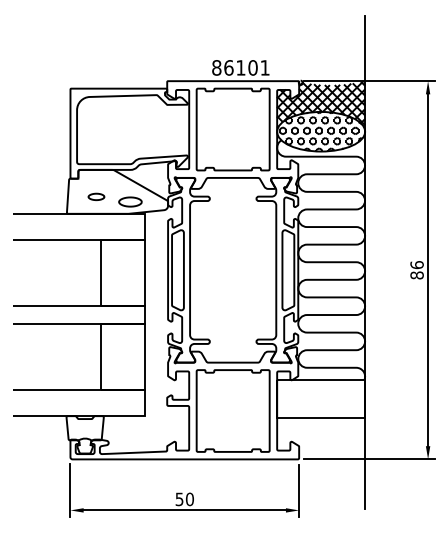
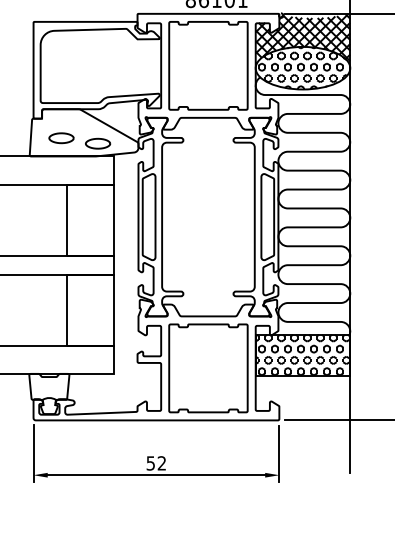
part: (96, 196) -> (61, 137), size x1.43
hatch: (321, 398) -> (303, 354), added
text: (189, 499) -> (161, 463), 50 -> 52

